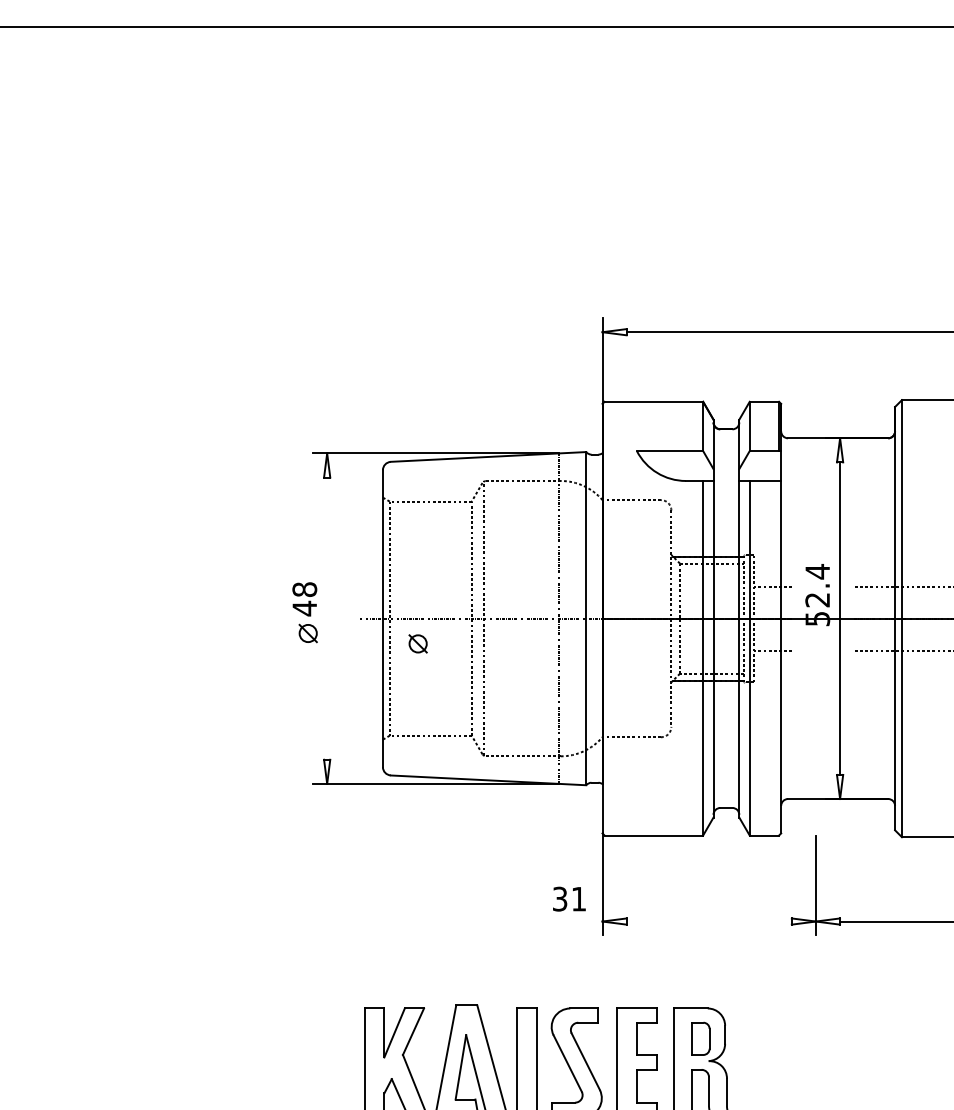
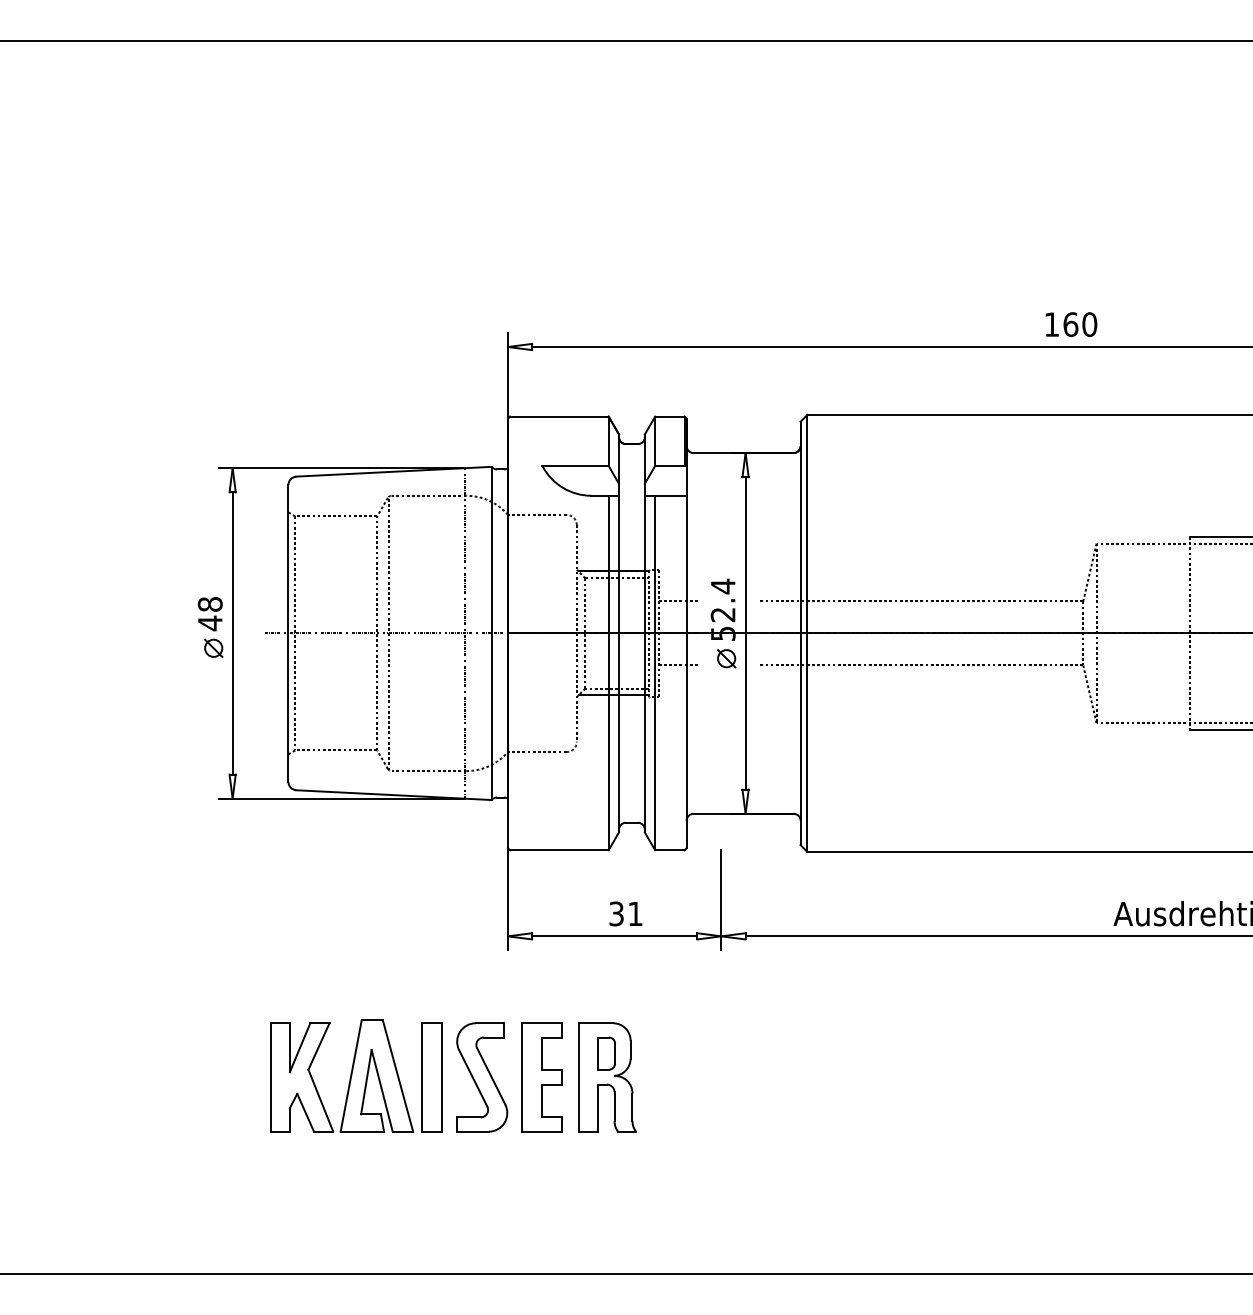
line: (327, 618) -> (232, 633), added
part: (418, 643) -> (726, 658), moved
text: (569, 898) -> (625, 913), moved
line: (709, 921) -> (614, 936), added

